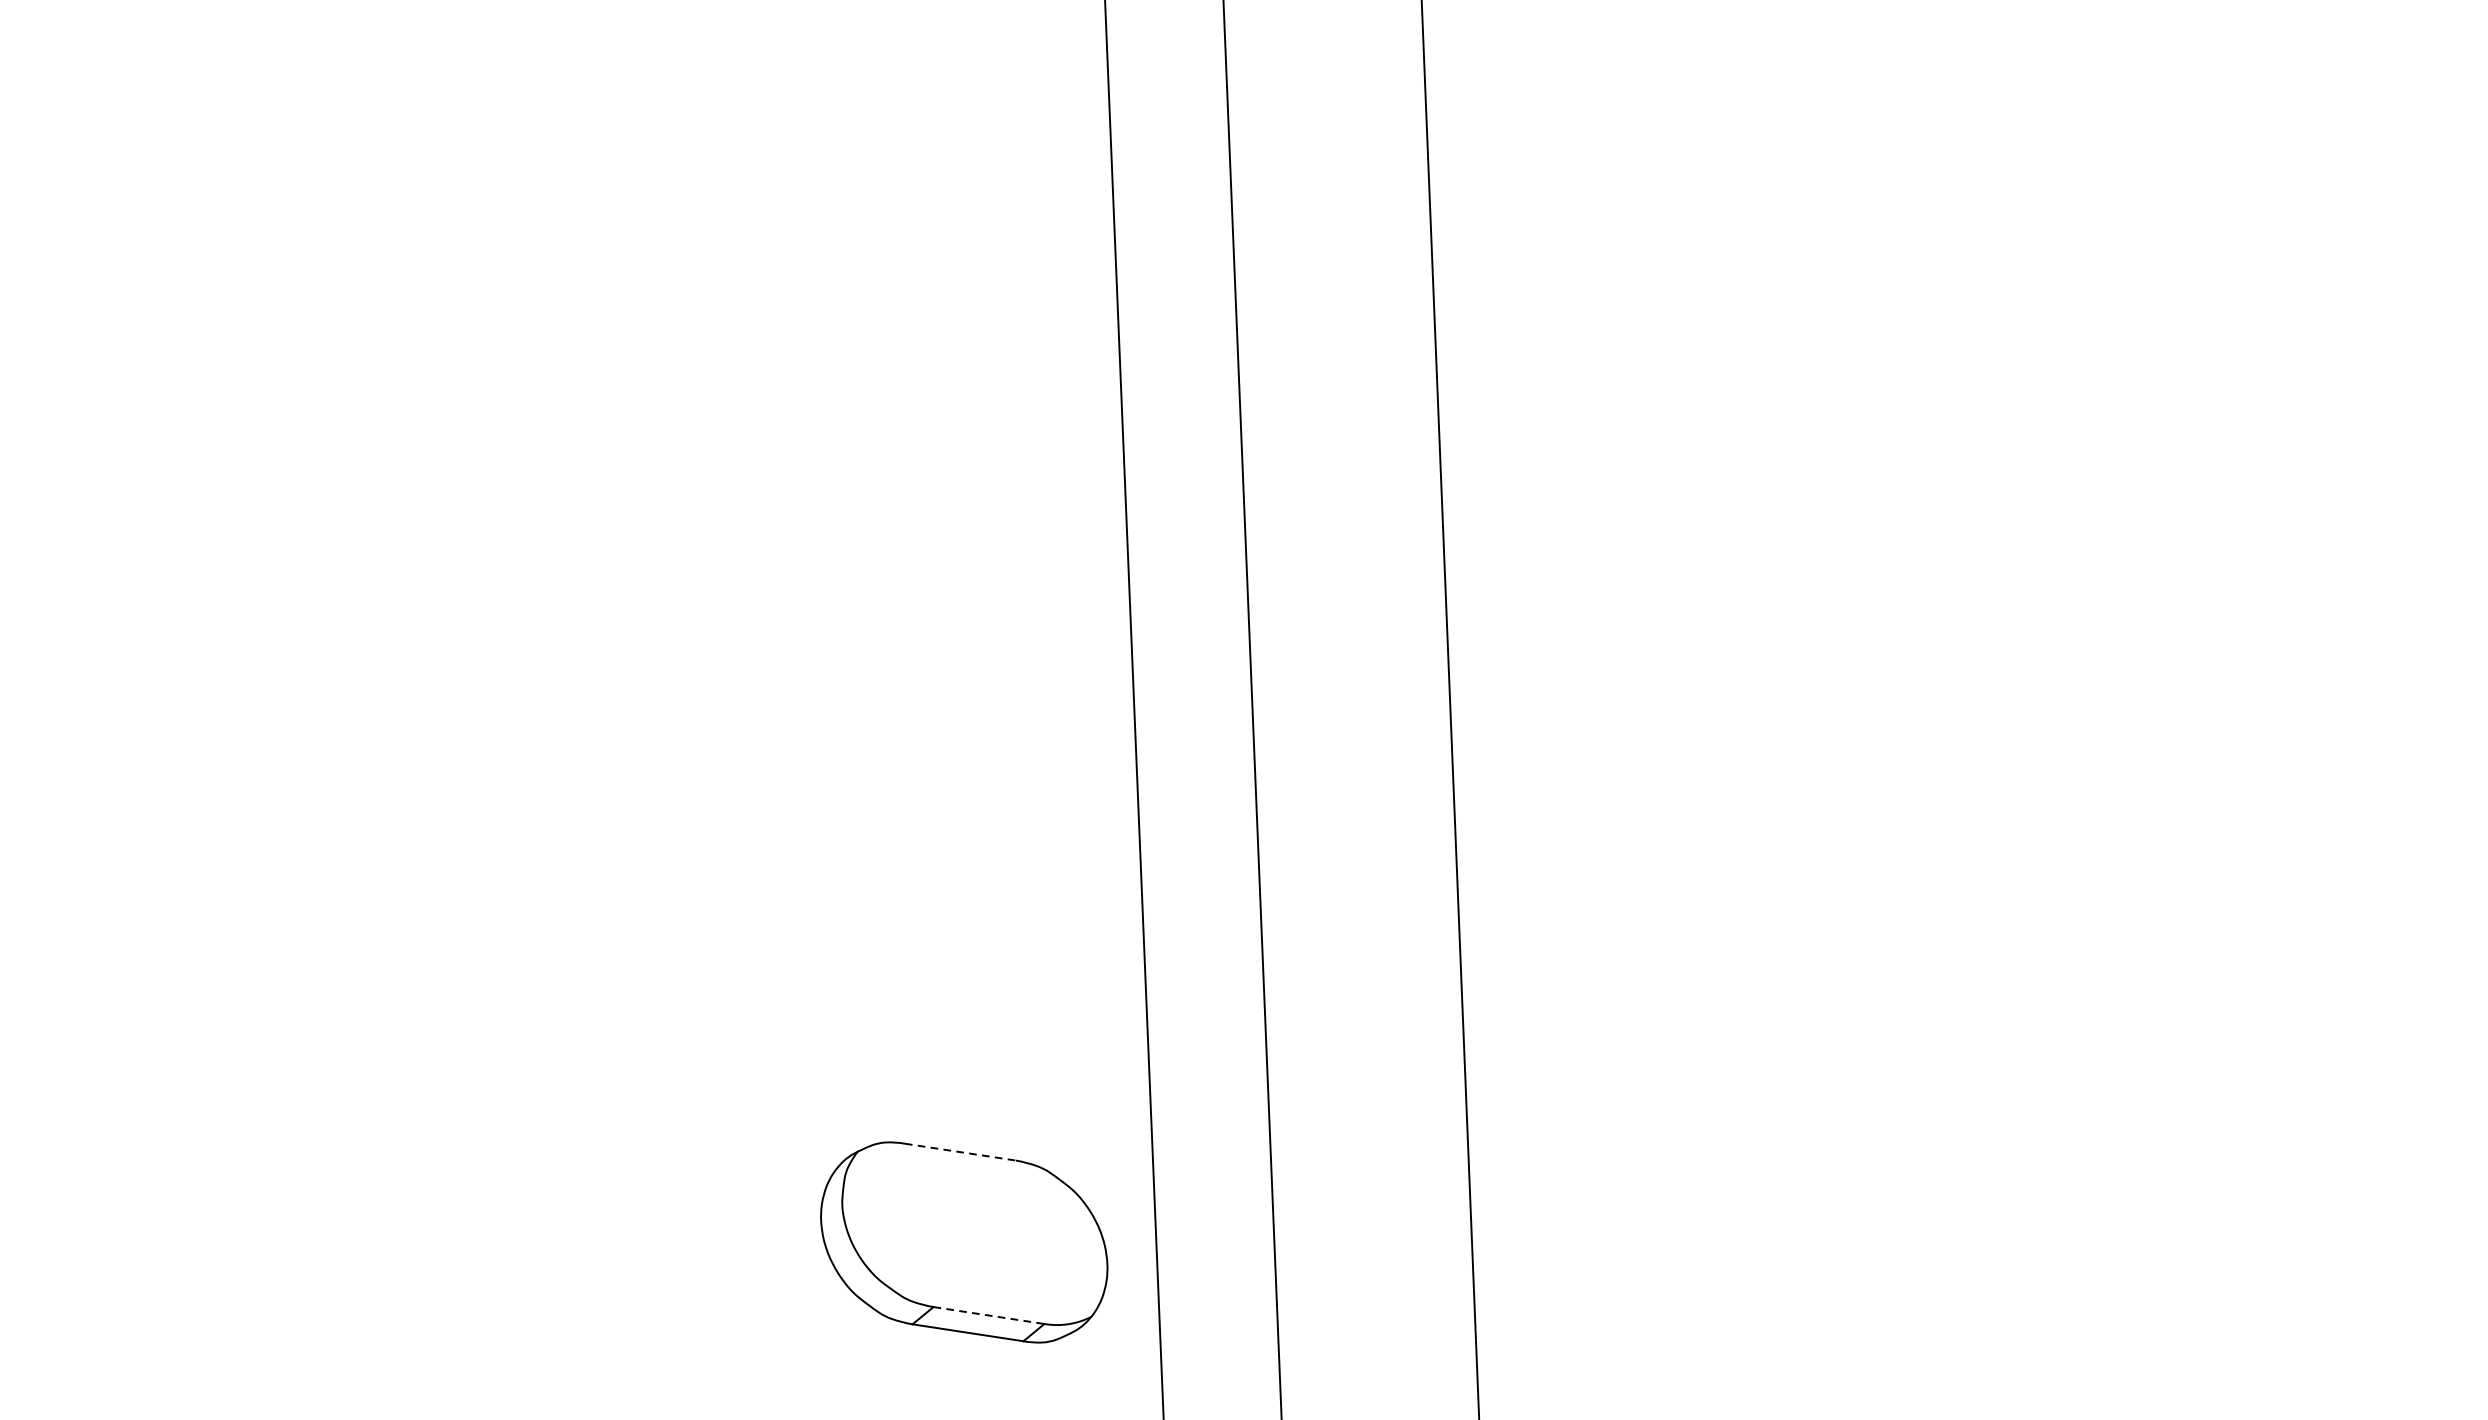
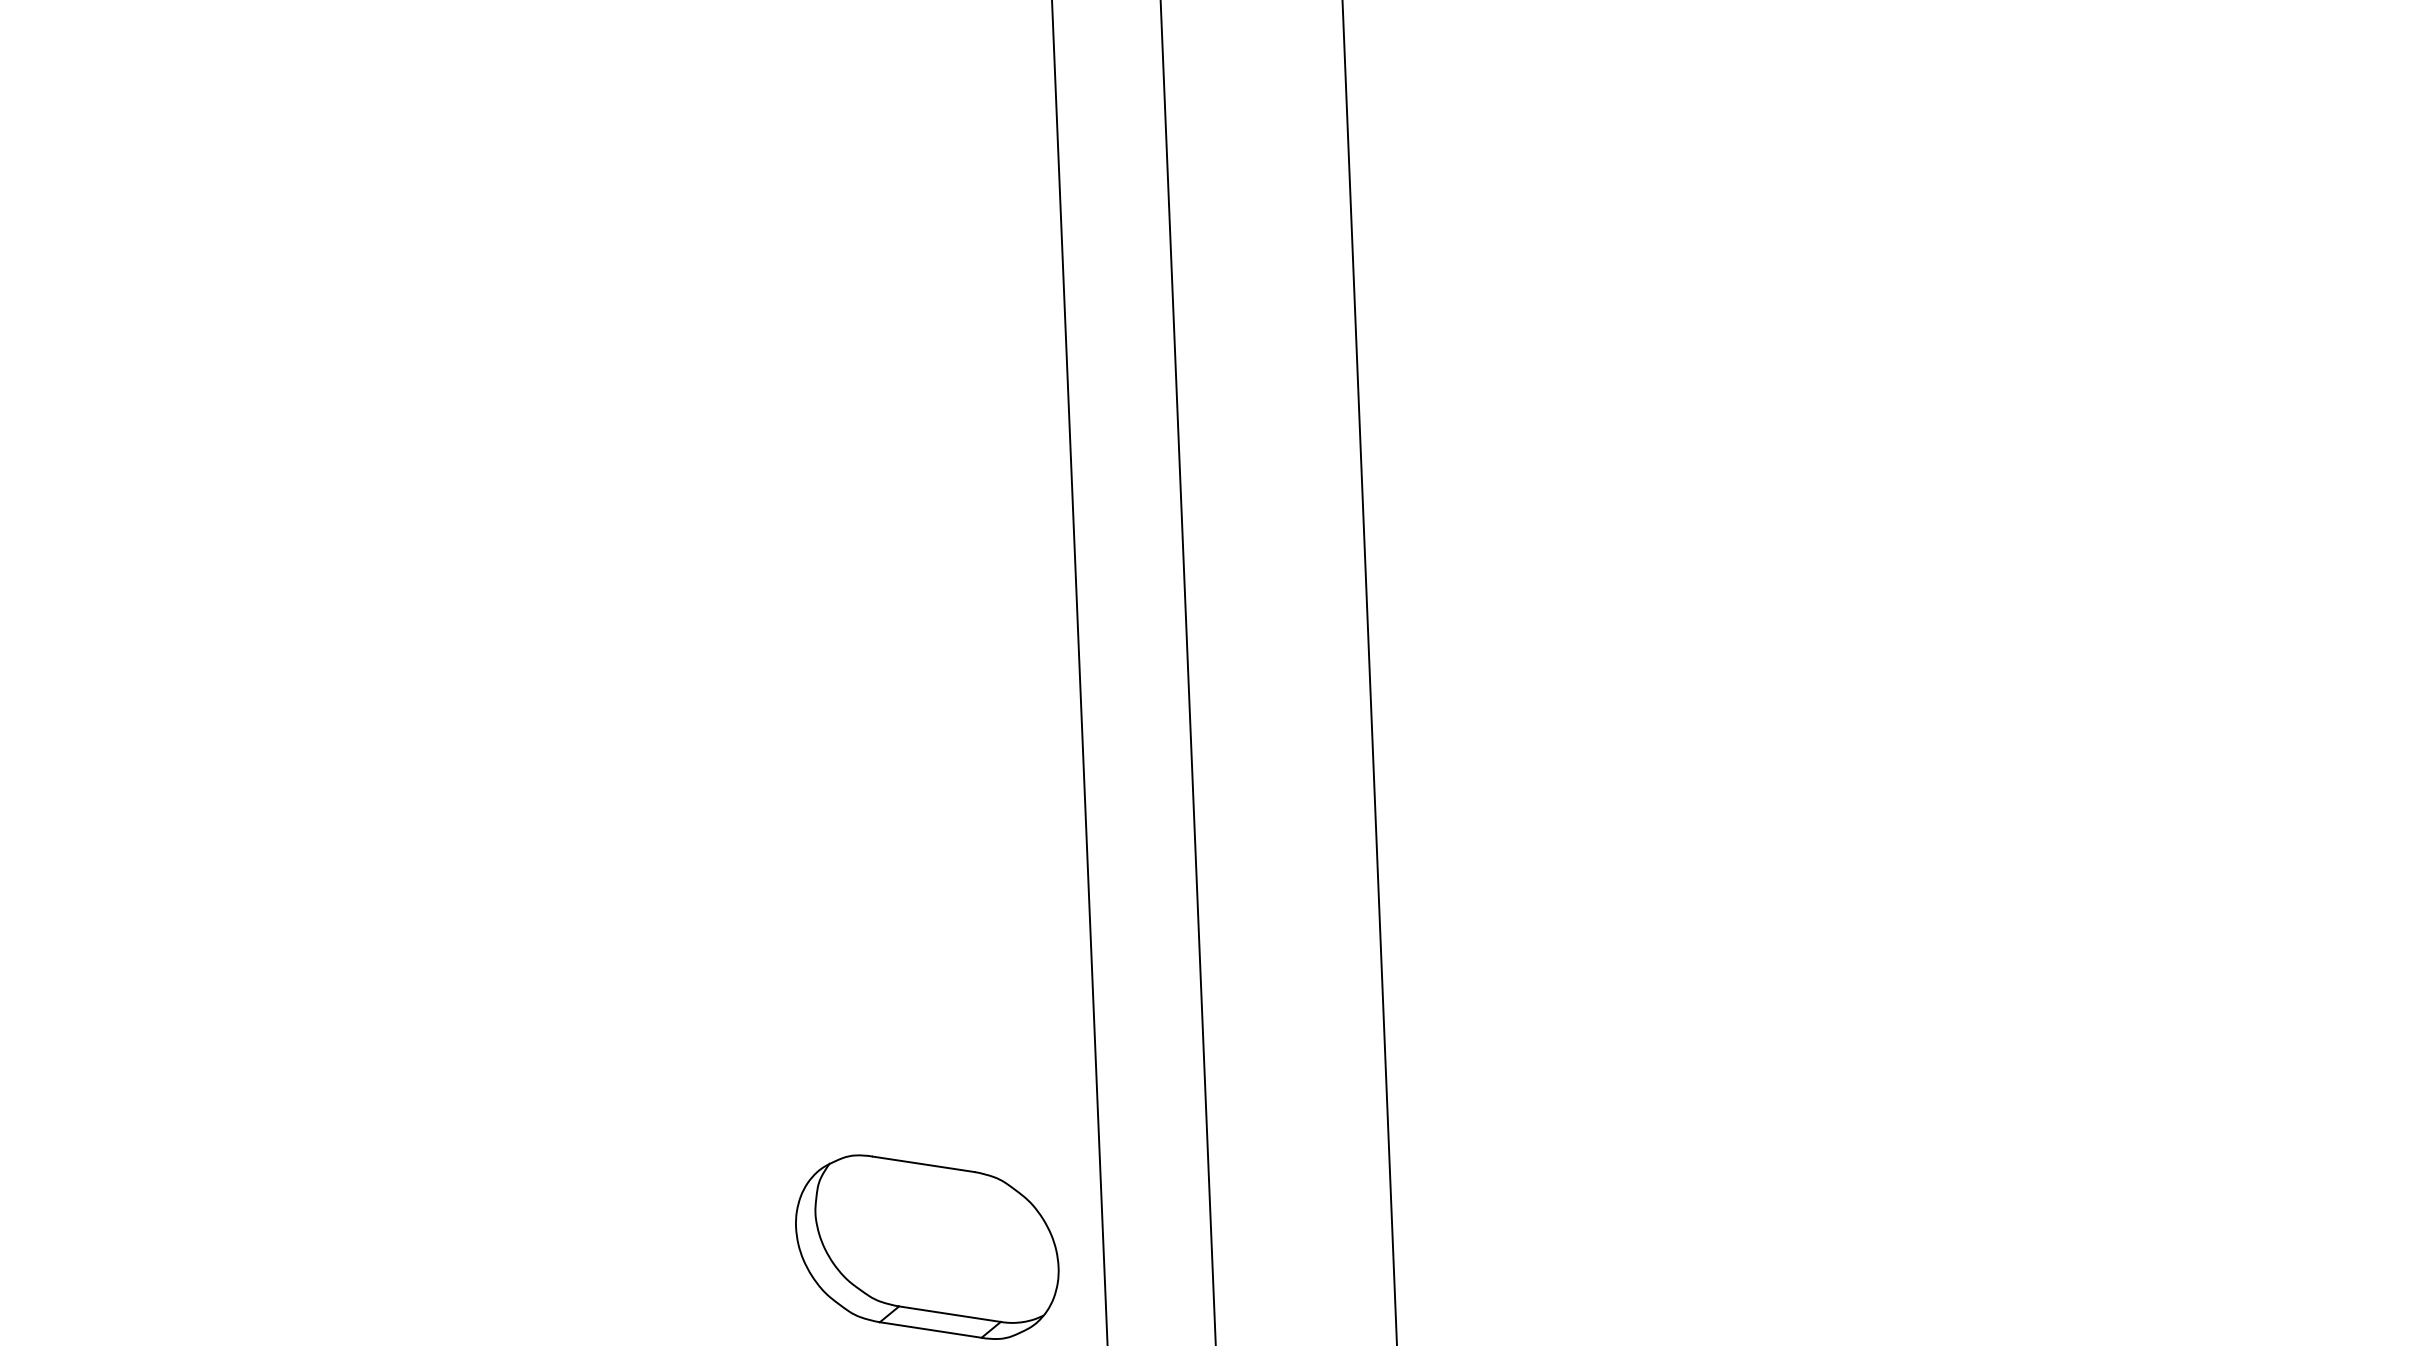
line: (961, 1152) -> (924, 1164), dashed -> solid
line: (989, 1315) -> (950, 1314), dashed -> solid

